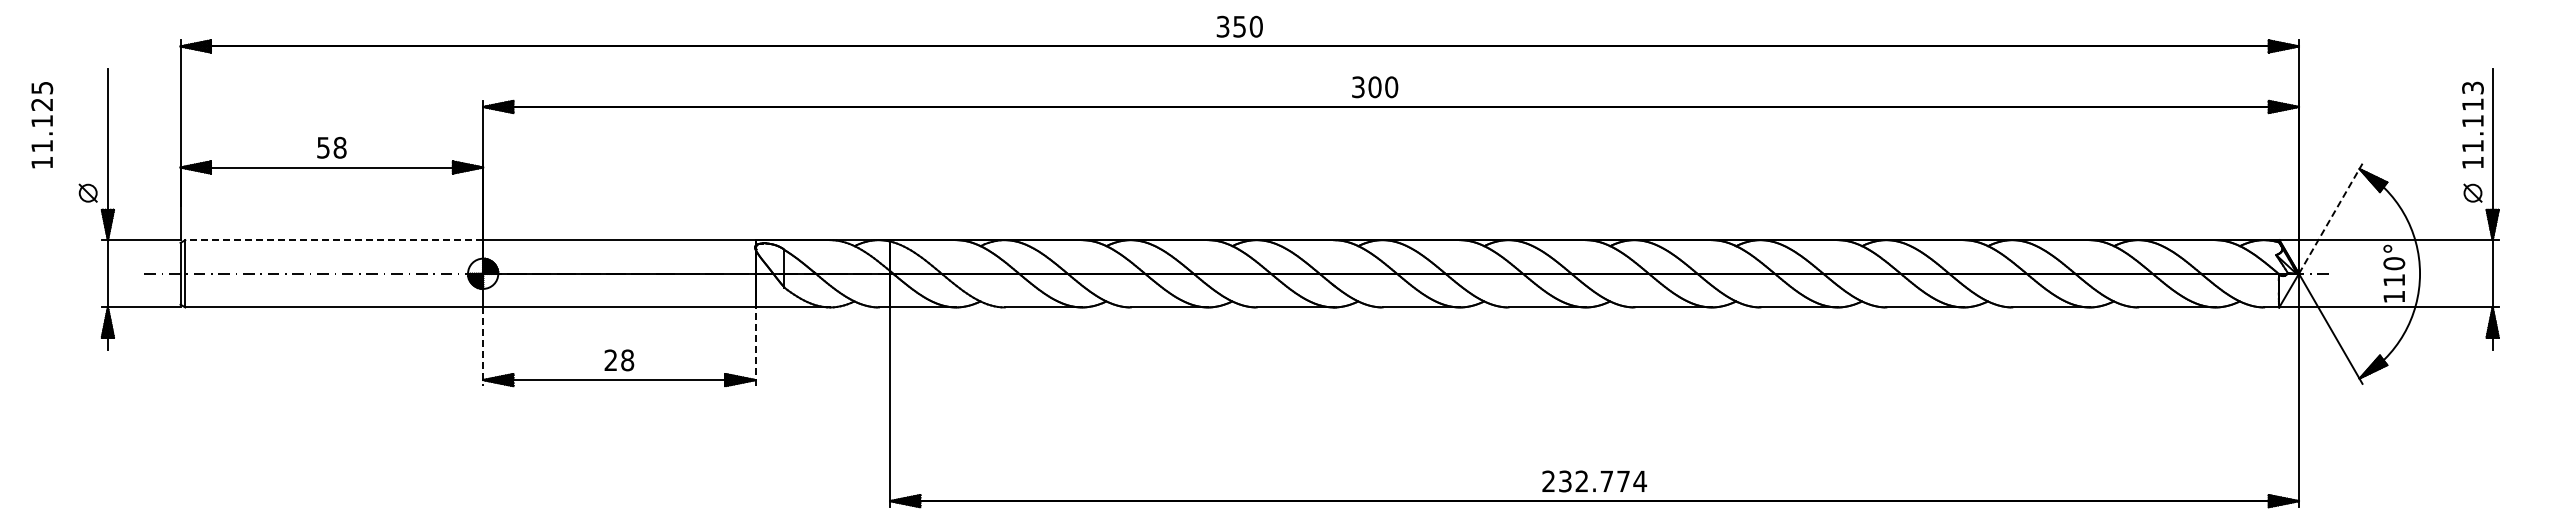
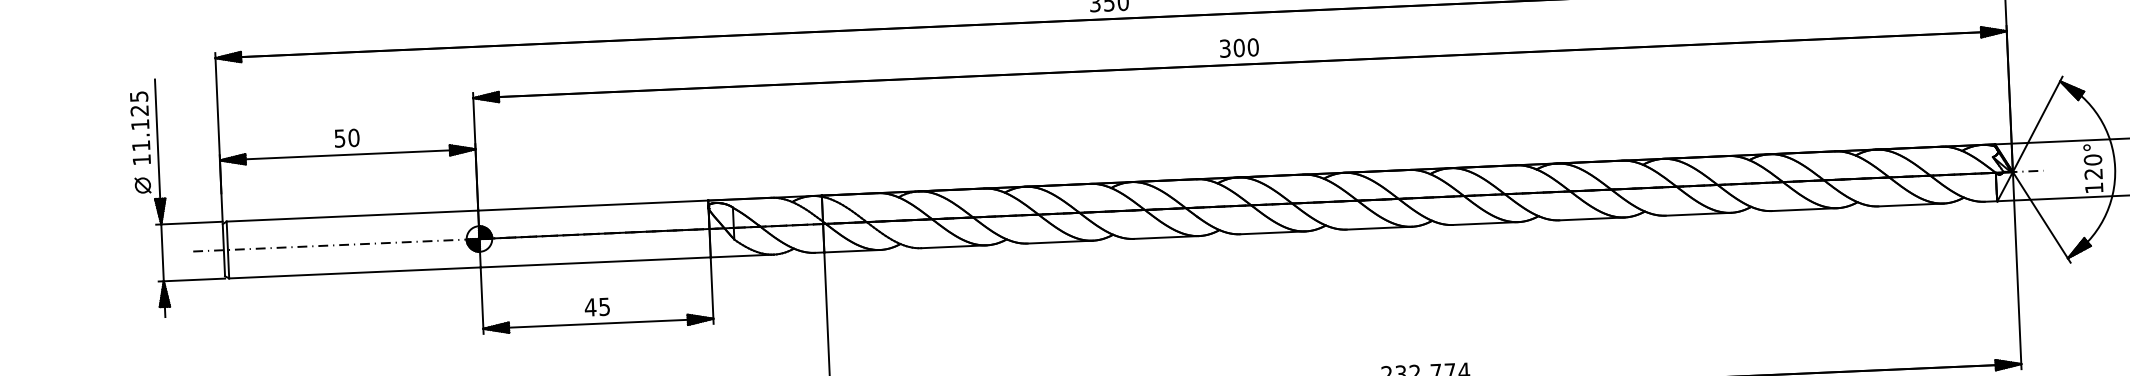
text: (1375, 87) -> (1239, 48), moved
text: (42, 125) -> (140, 128), moved
text: (339, 147) -> (353, 137), 58 -> 50
line: (2330, 218) -> (2037, 124), dashed -> solid
line: (334, 240) -> (352, 216), dashed -> solid
text: (2393, 280) -> (2092, 174), 110° -> 120°
line: (755, 346) -> (712, 290), dashed -> solid
line: (483, 347) -> (482, 301), dashed -> solid
text: (619, 360) -> (597, 307), 28 -> 45

